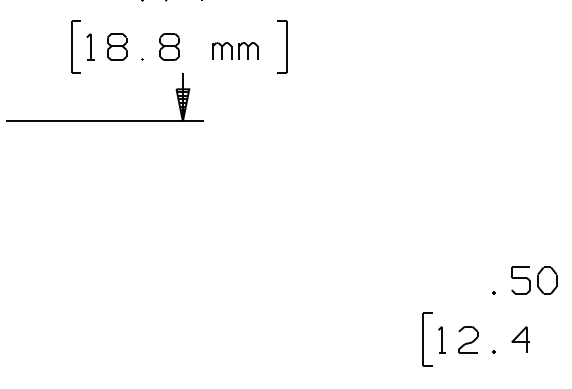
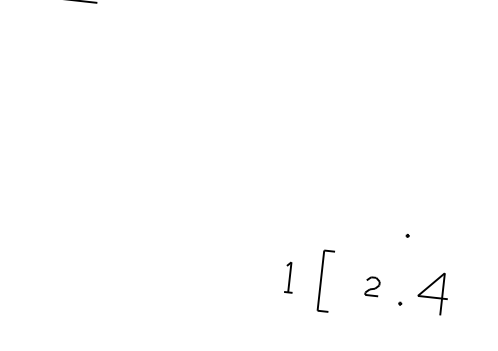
part: (534, 280) -> (455, 226), removed
part: (441, 339) -> (289, 276), moved
part: (468, 339) -> (372, 286), size x0.6
part: (520, 339) -> (432, 292), size x1.4

